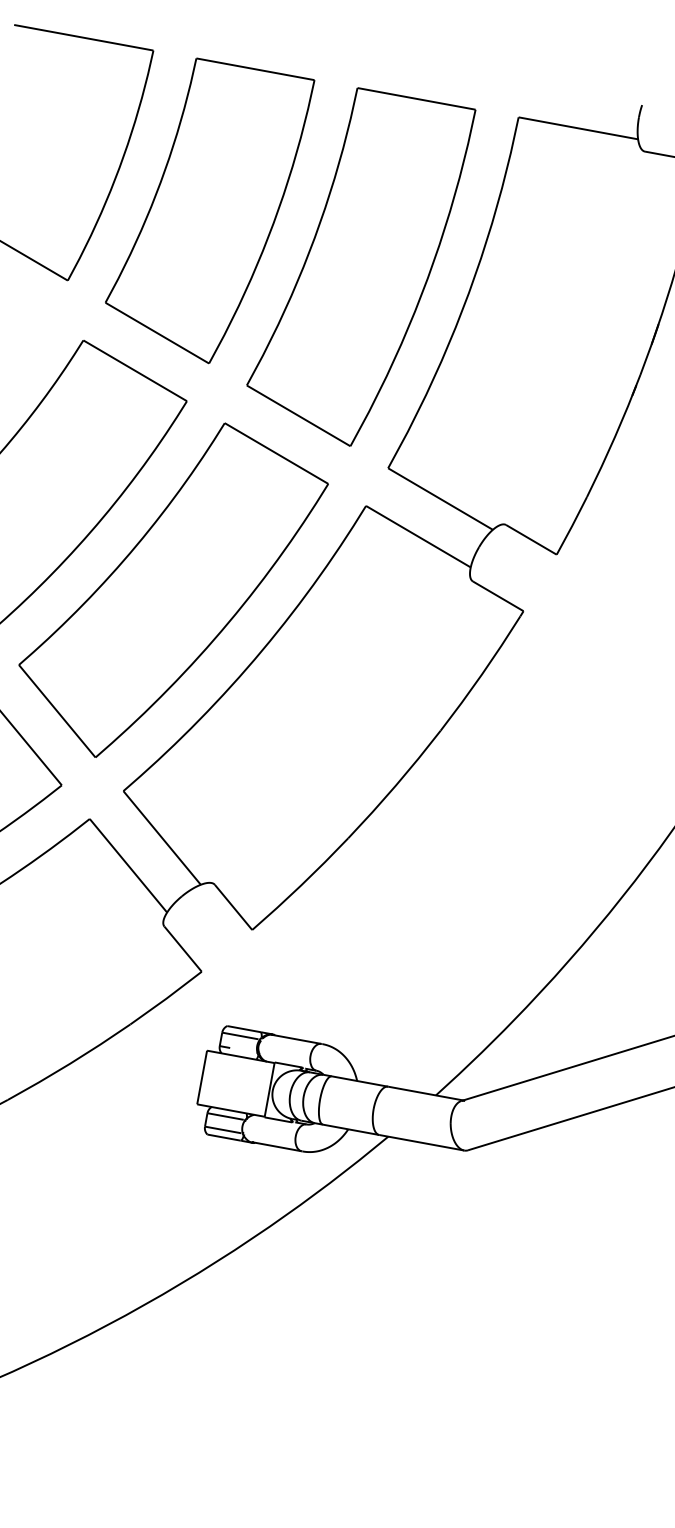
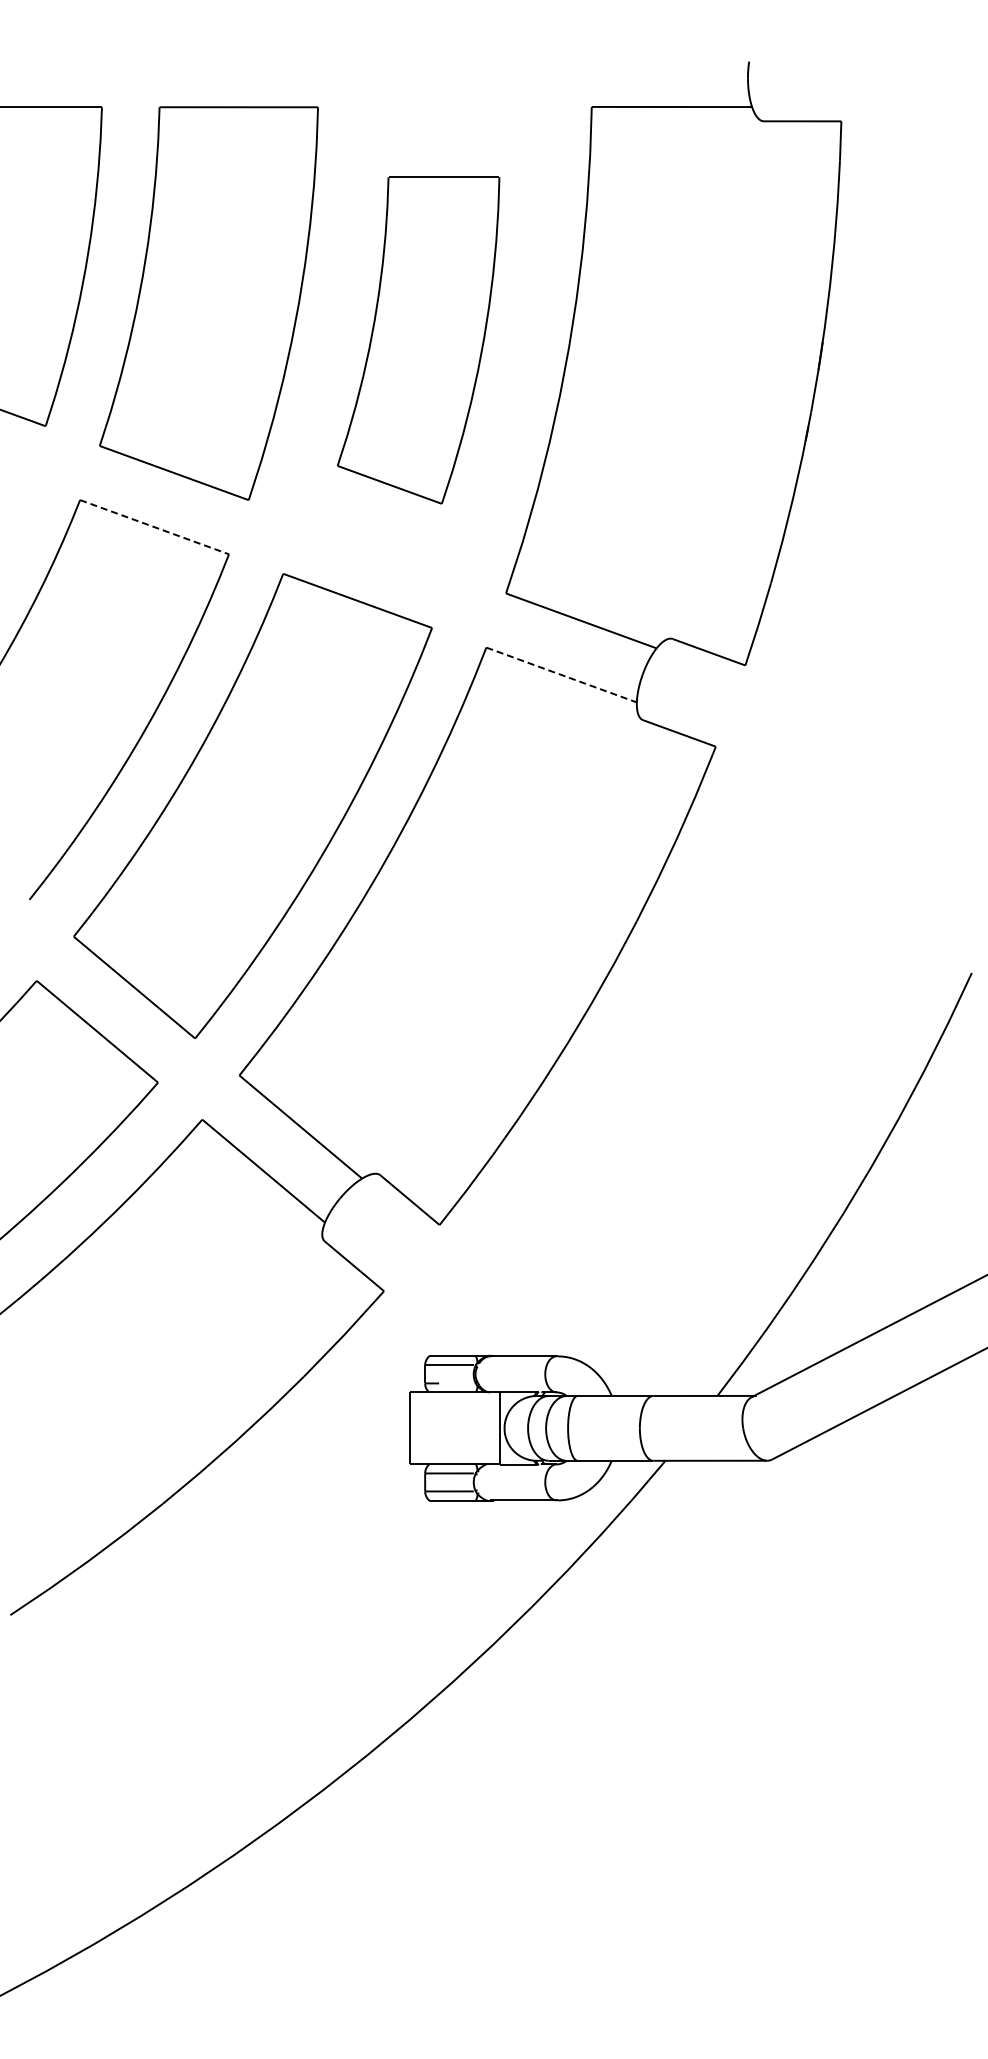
part: (357, 267) -> (418, 340), size x0.7
line: (135, 371) -> (155, 527), solid -> dashed
line: (419, 537) -> (562, 675), solid -> dashed

